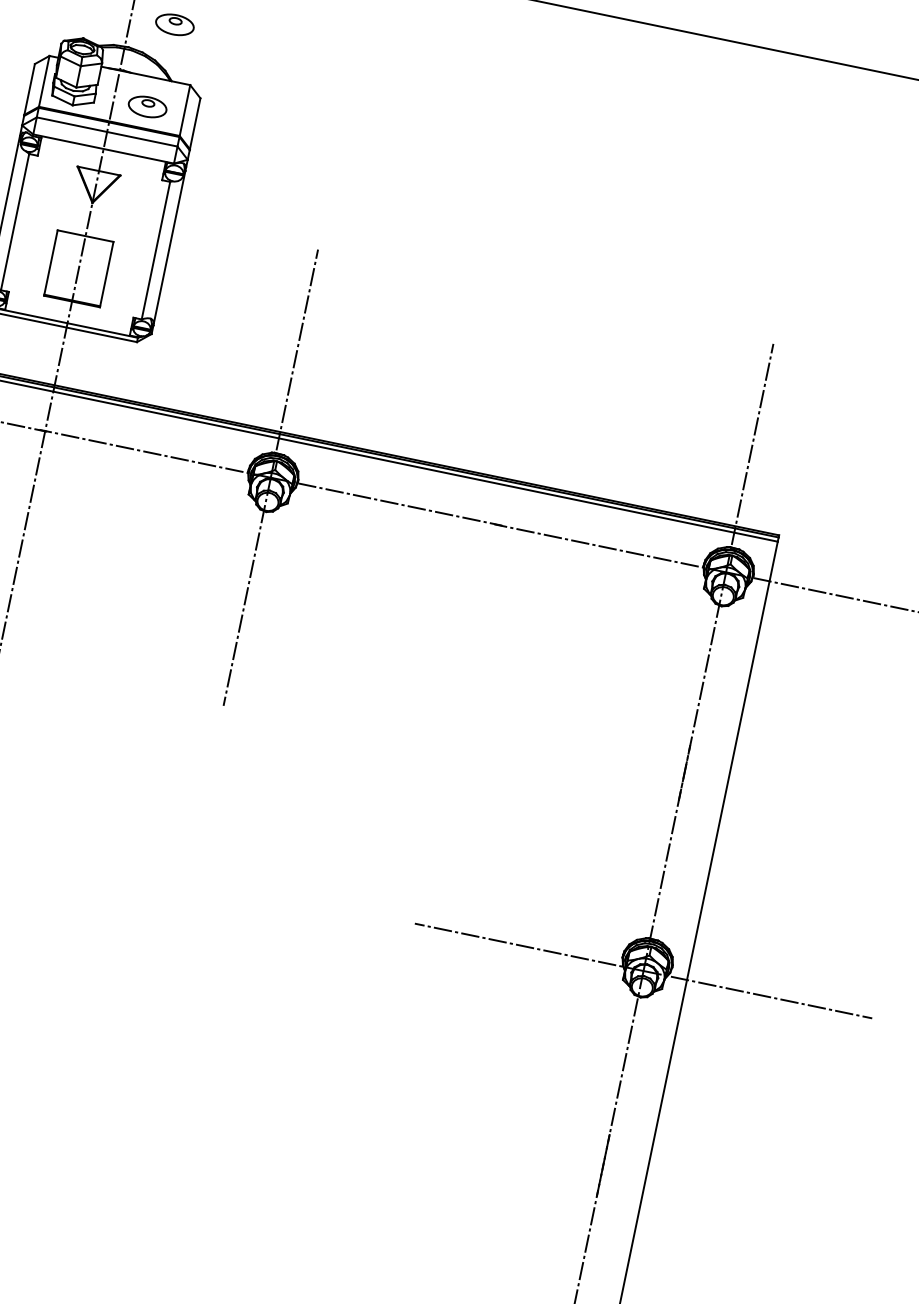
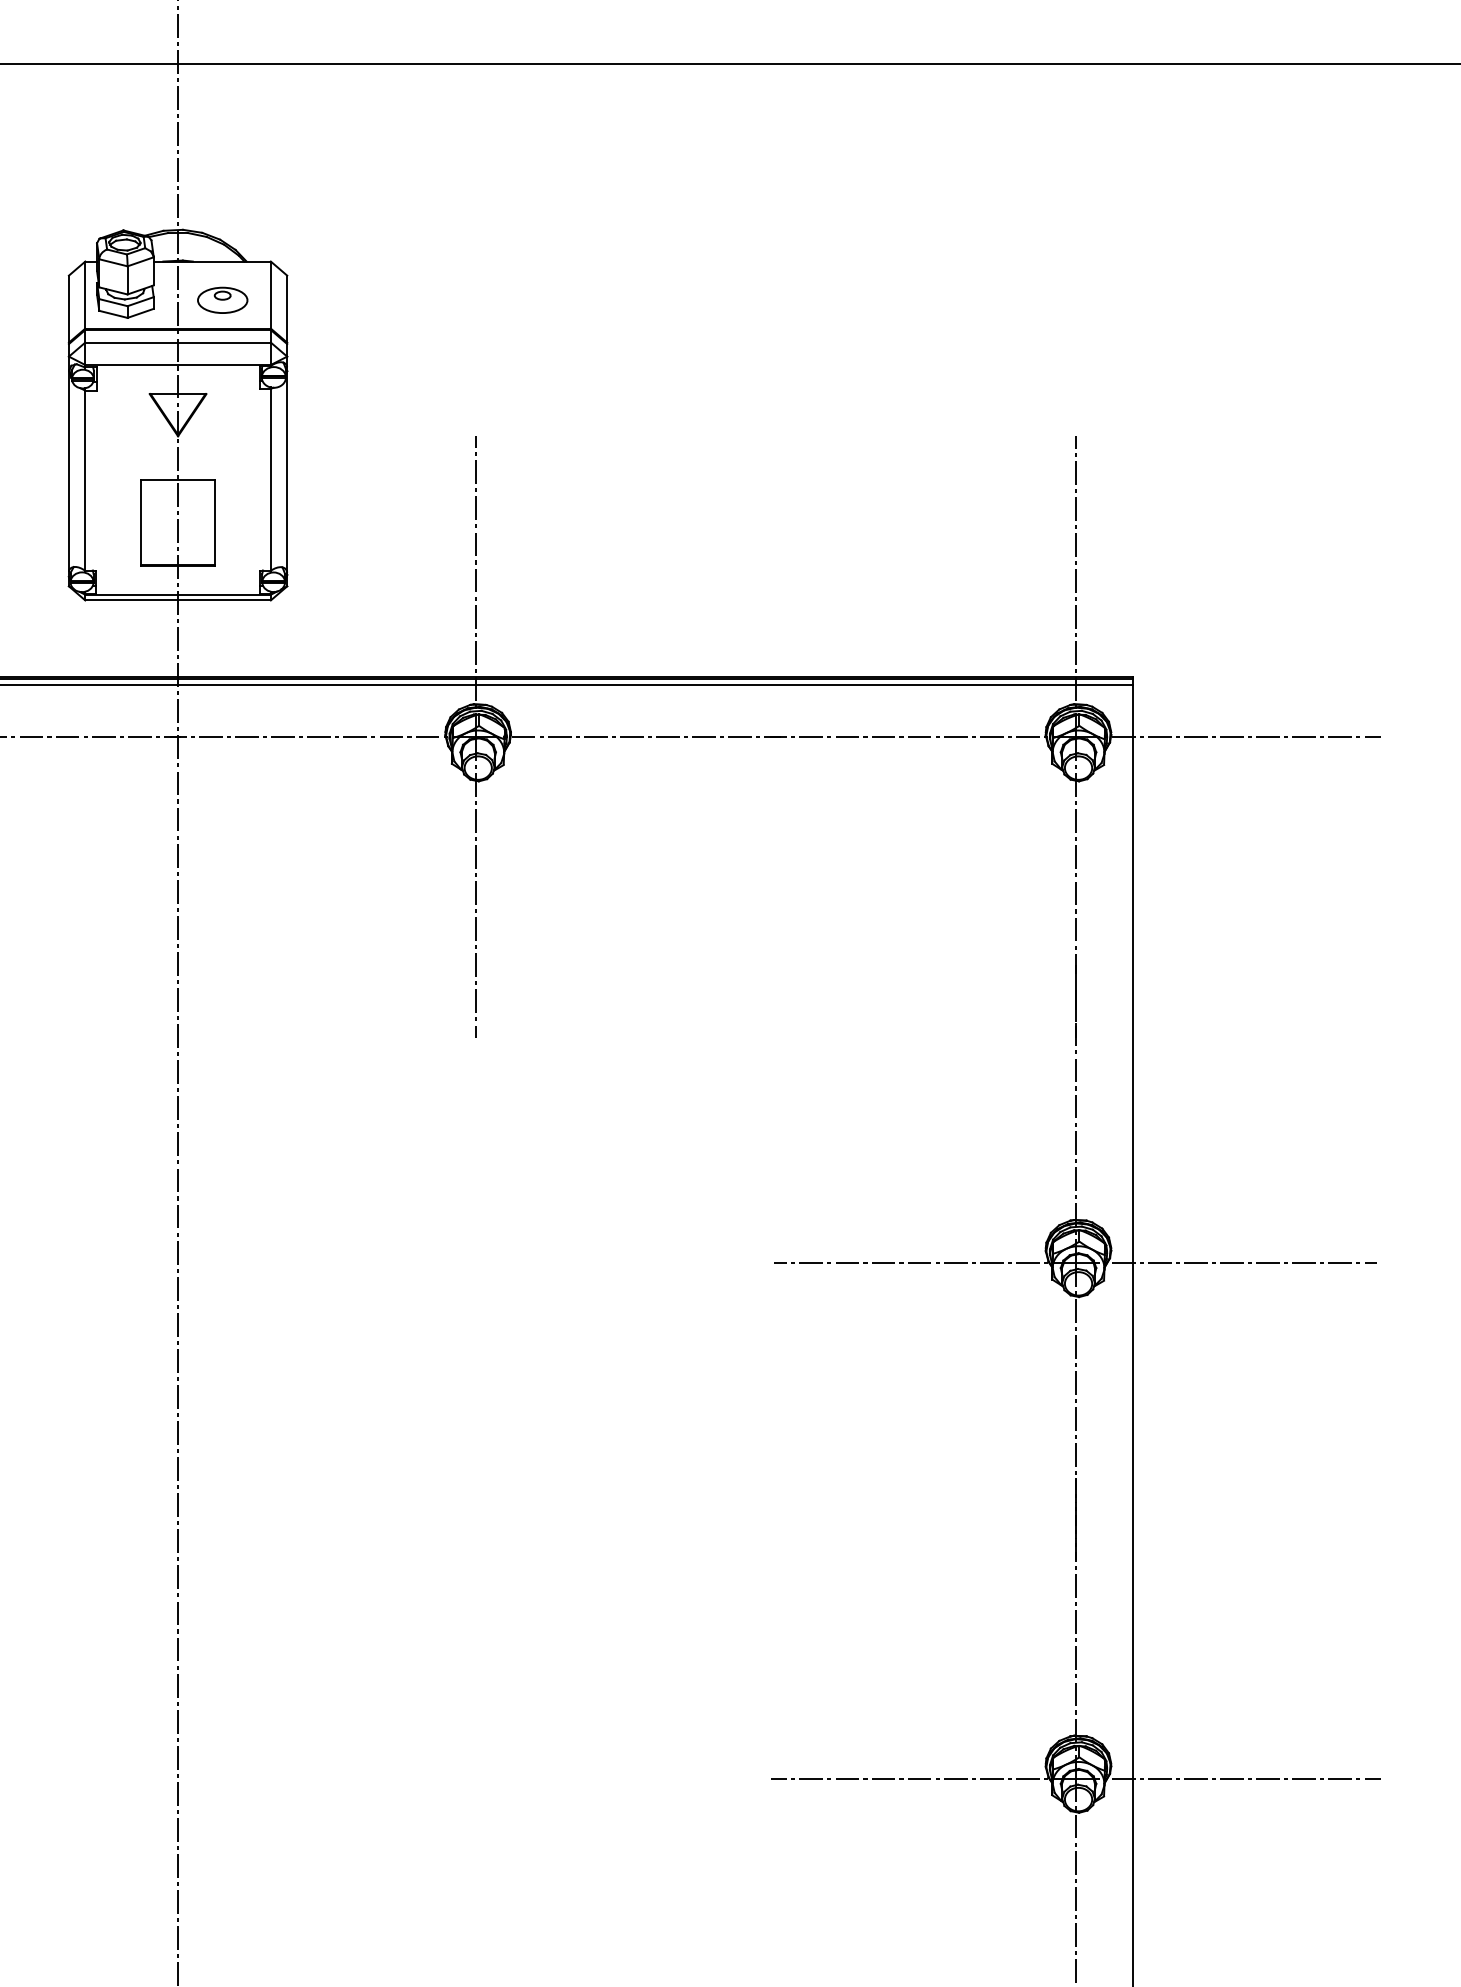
part: (174, 24) -> (235, 188), removed

